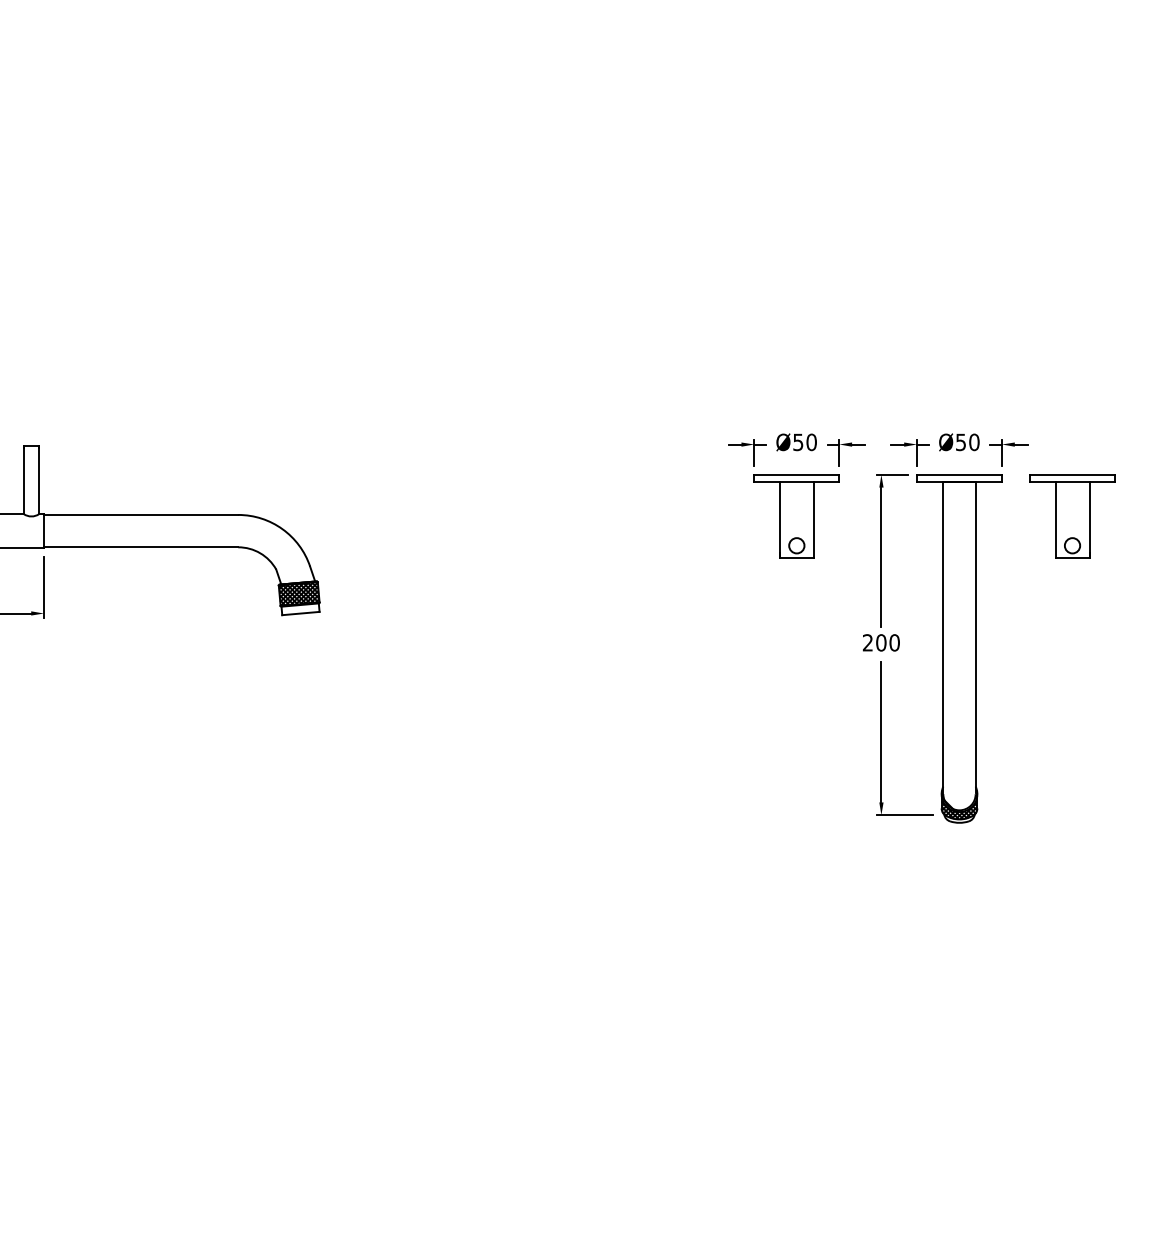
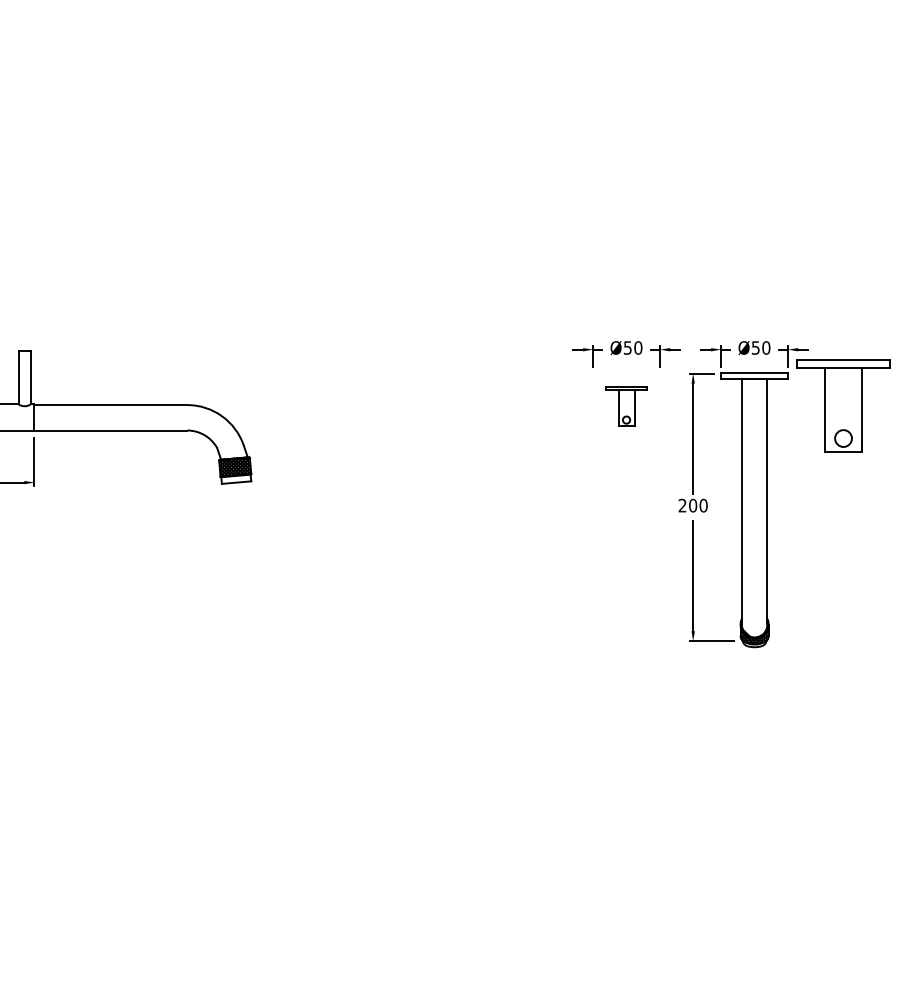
part: (796, 516) -> (626, 406), size x0.6
part: (1072, 516) -> (843, 406), size x1.4

